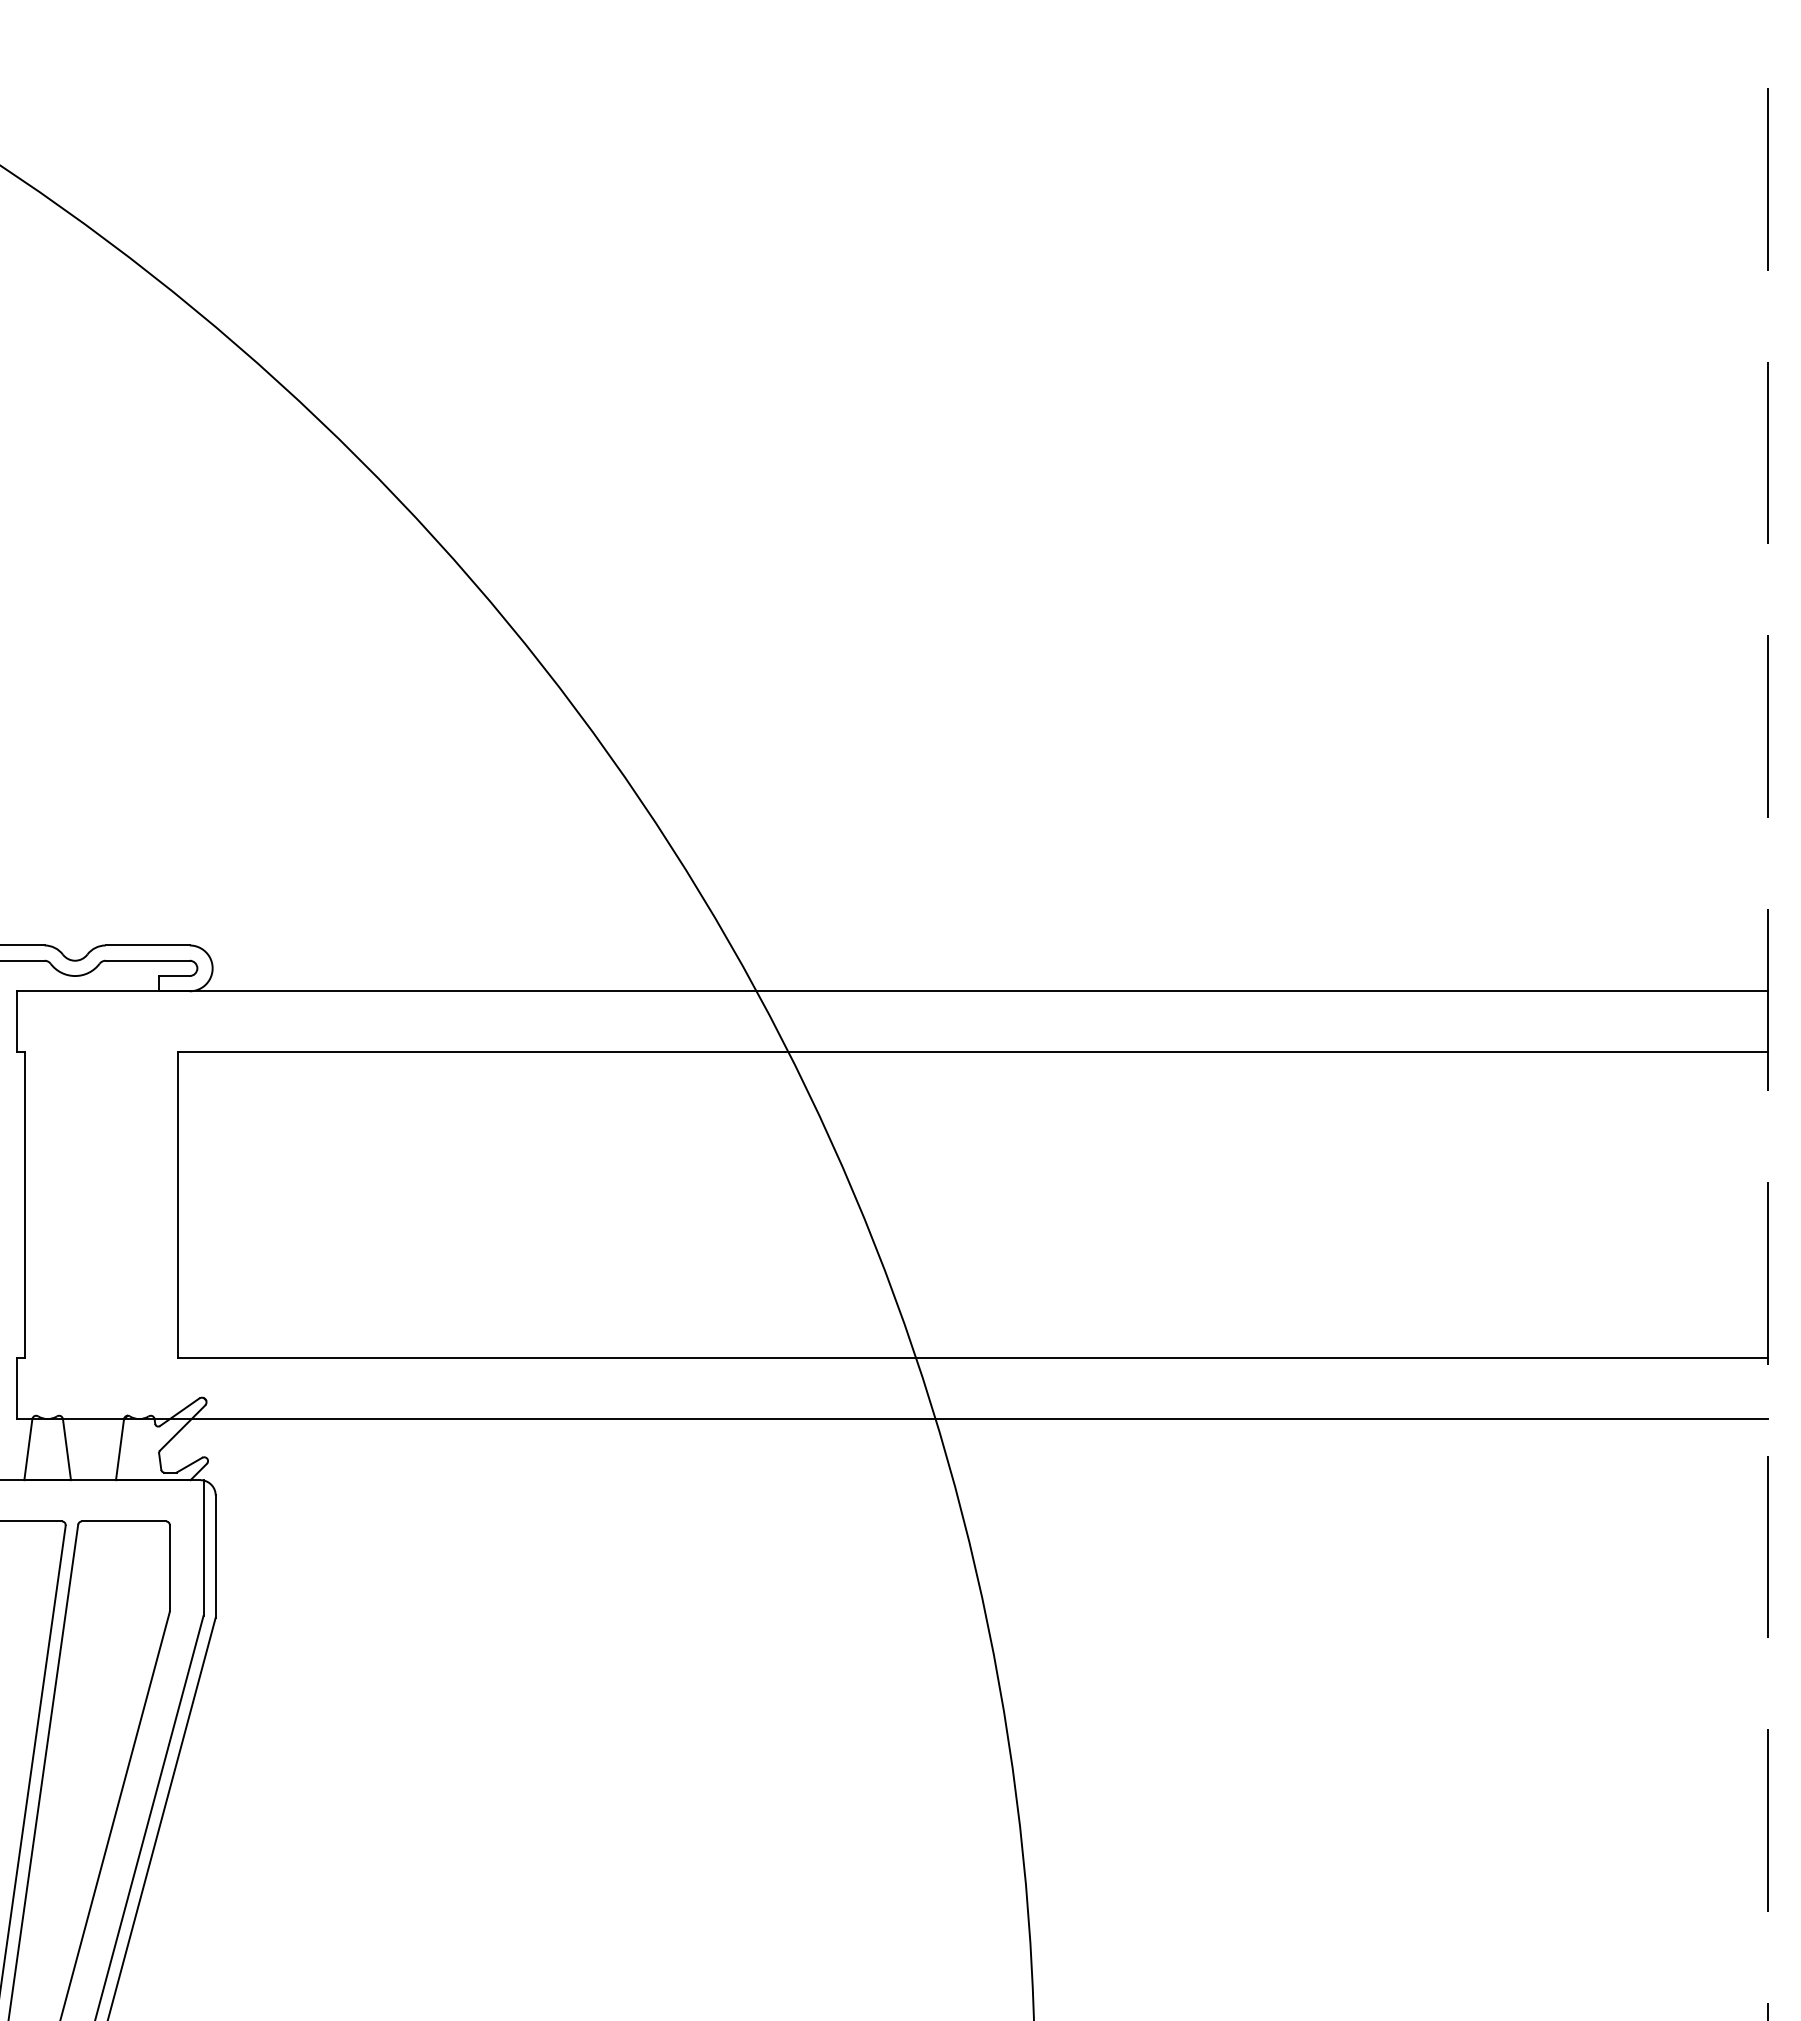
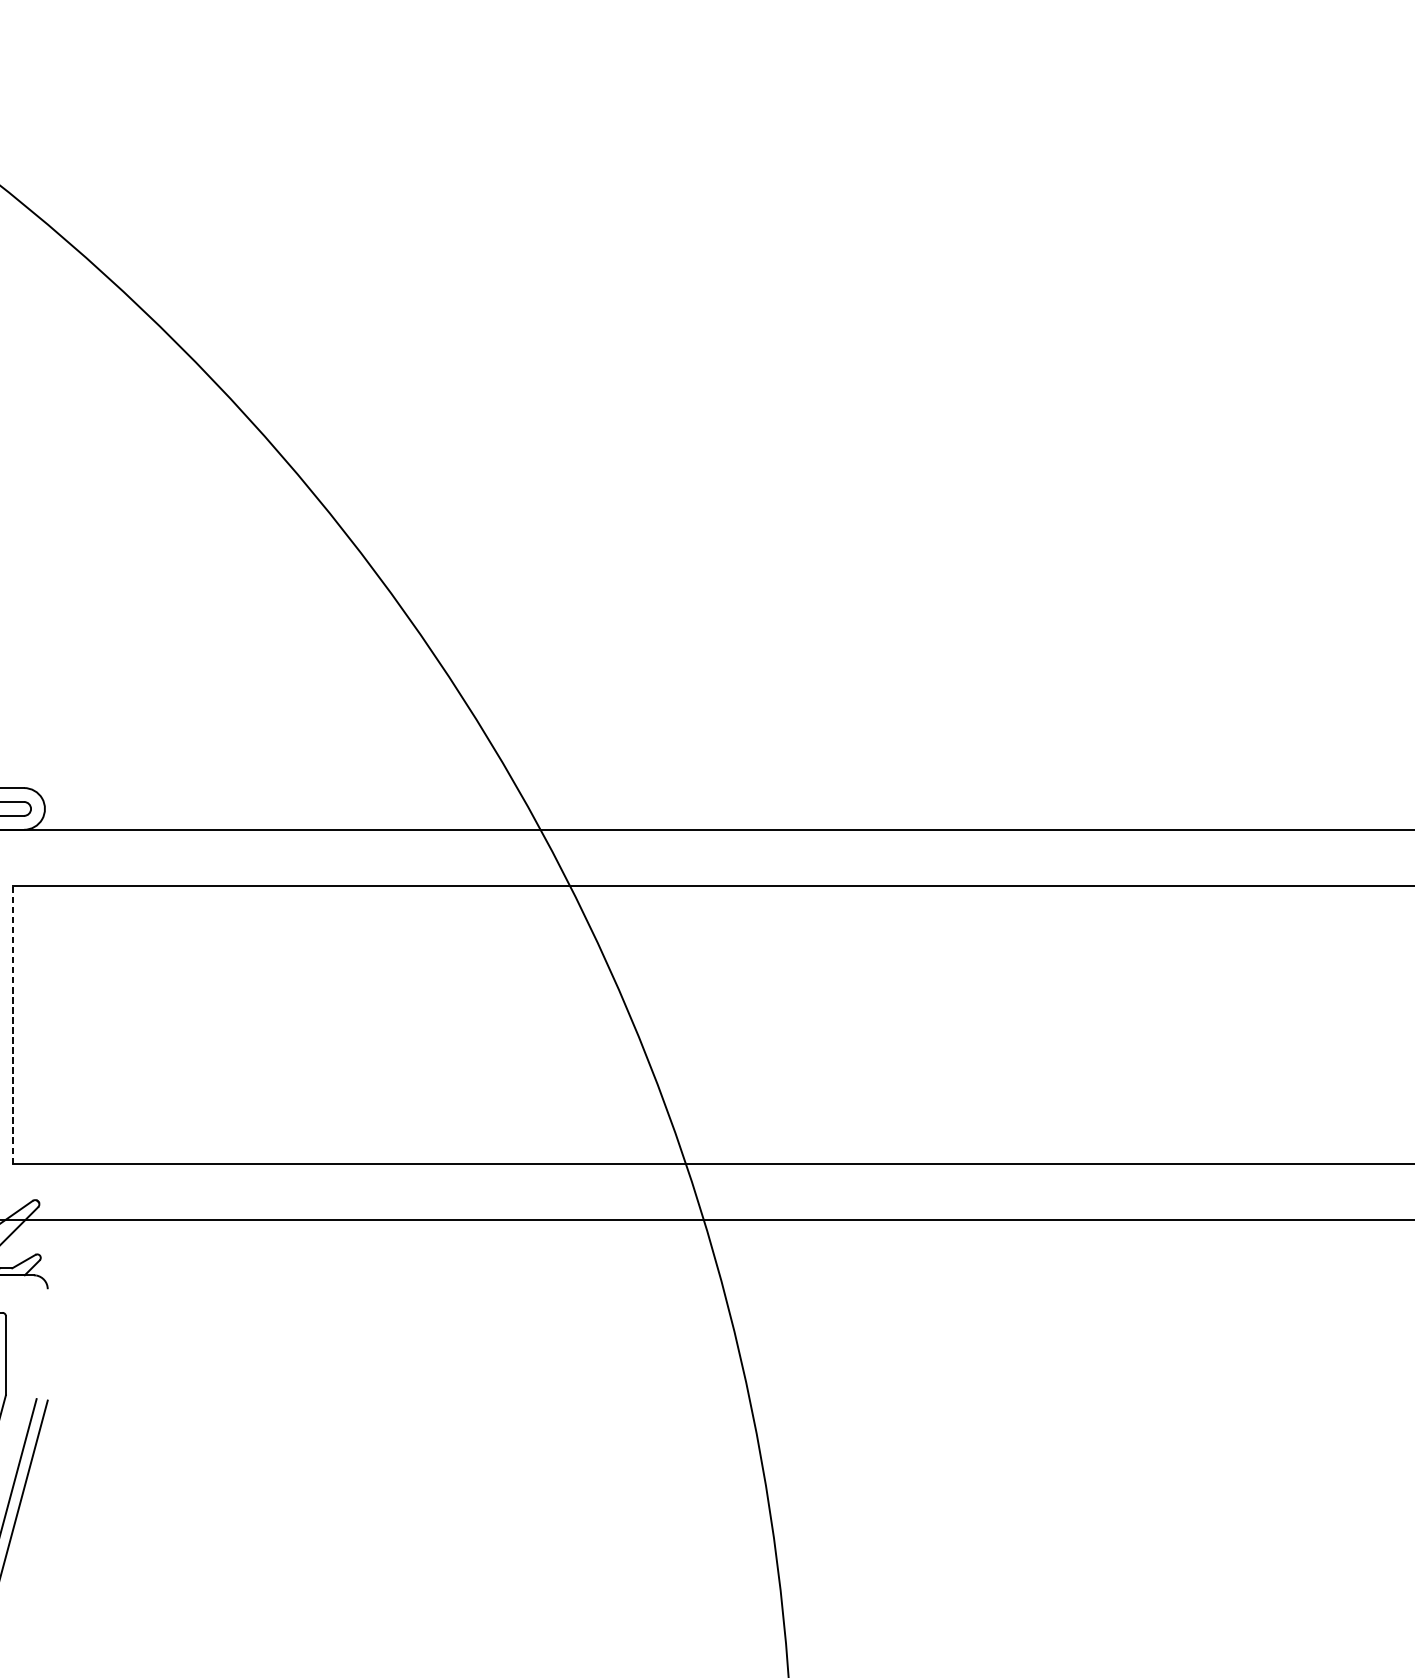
line: (177, 1205) -> (12, 1024), solid -> dashed
line: (203, 1548) -> (36, 1337), removed
line: (215, 1556) -> (47, 1344), removed

